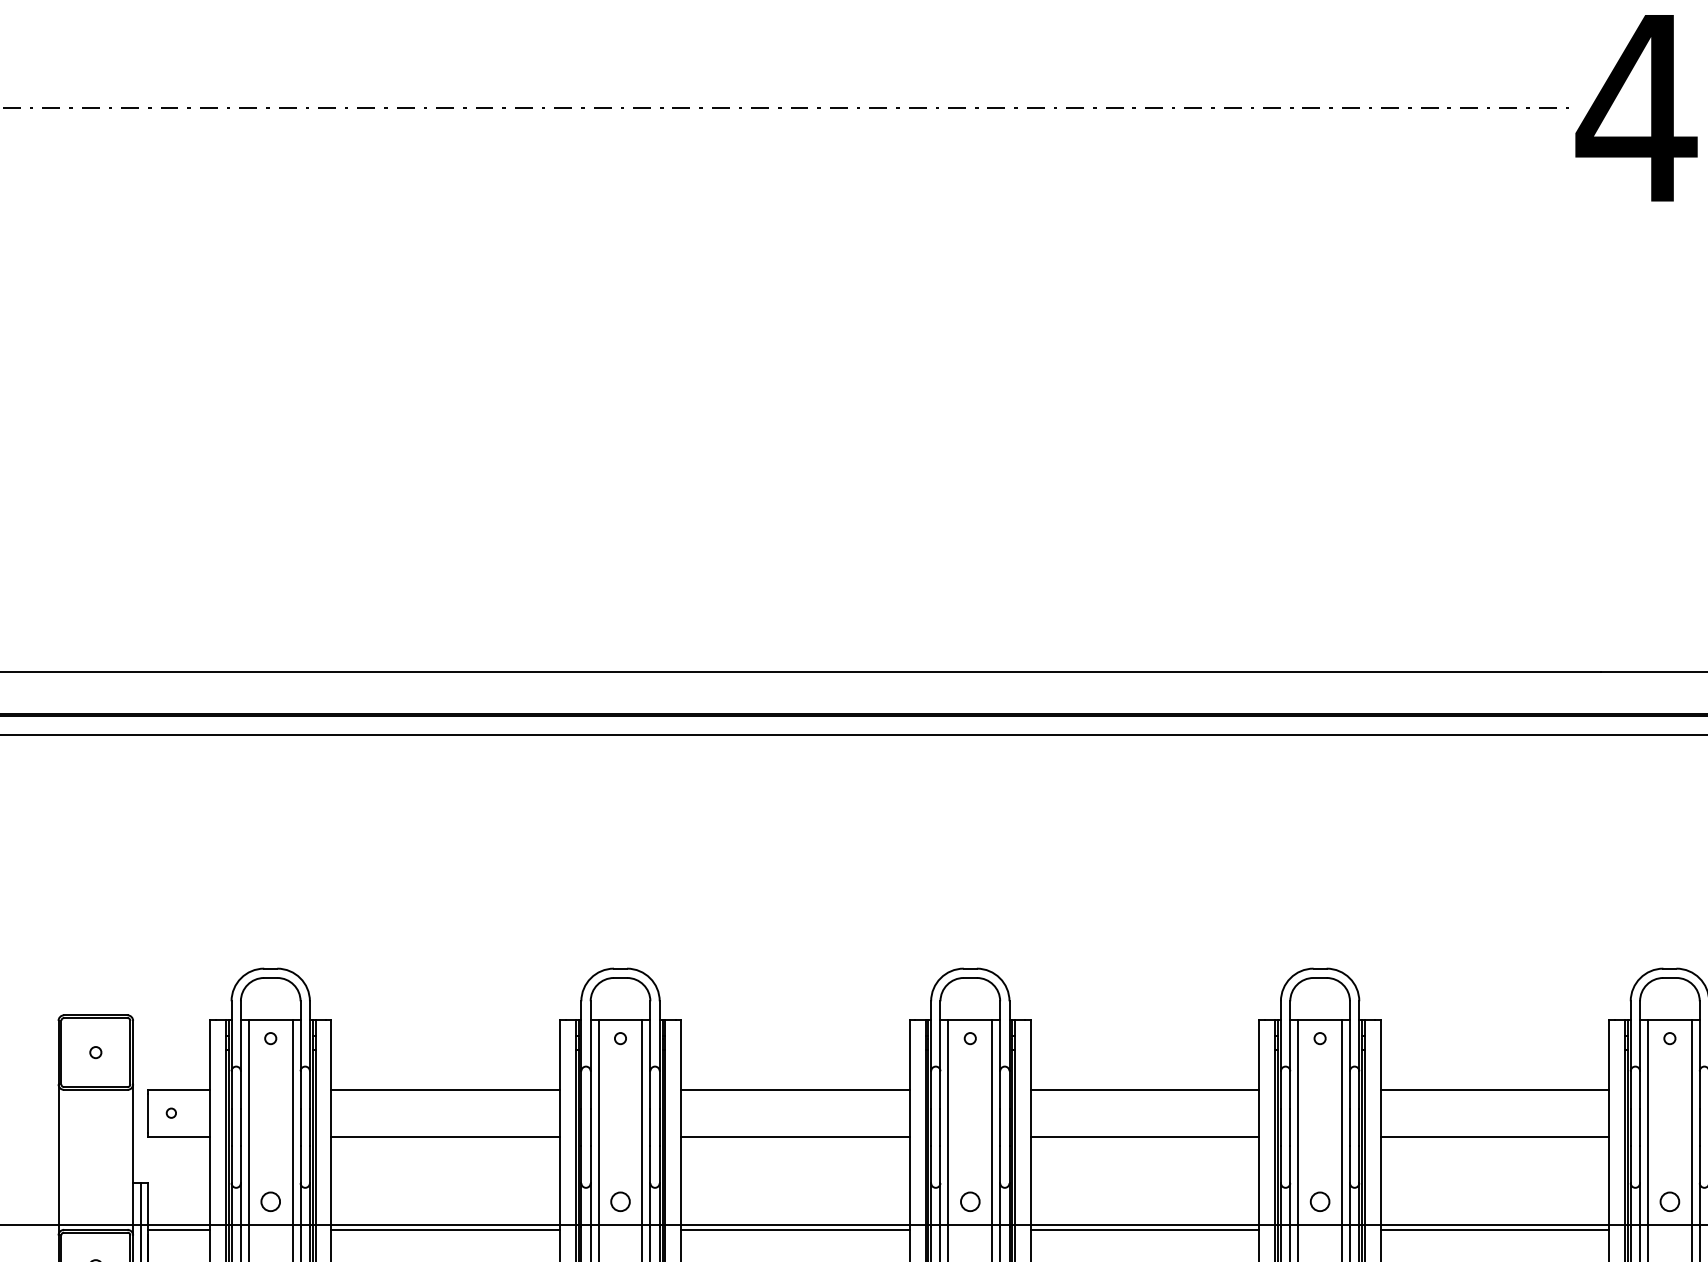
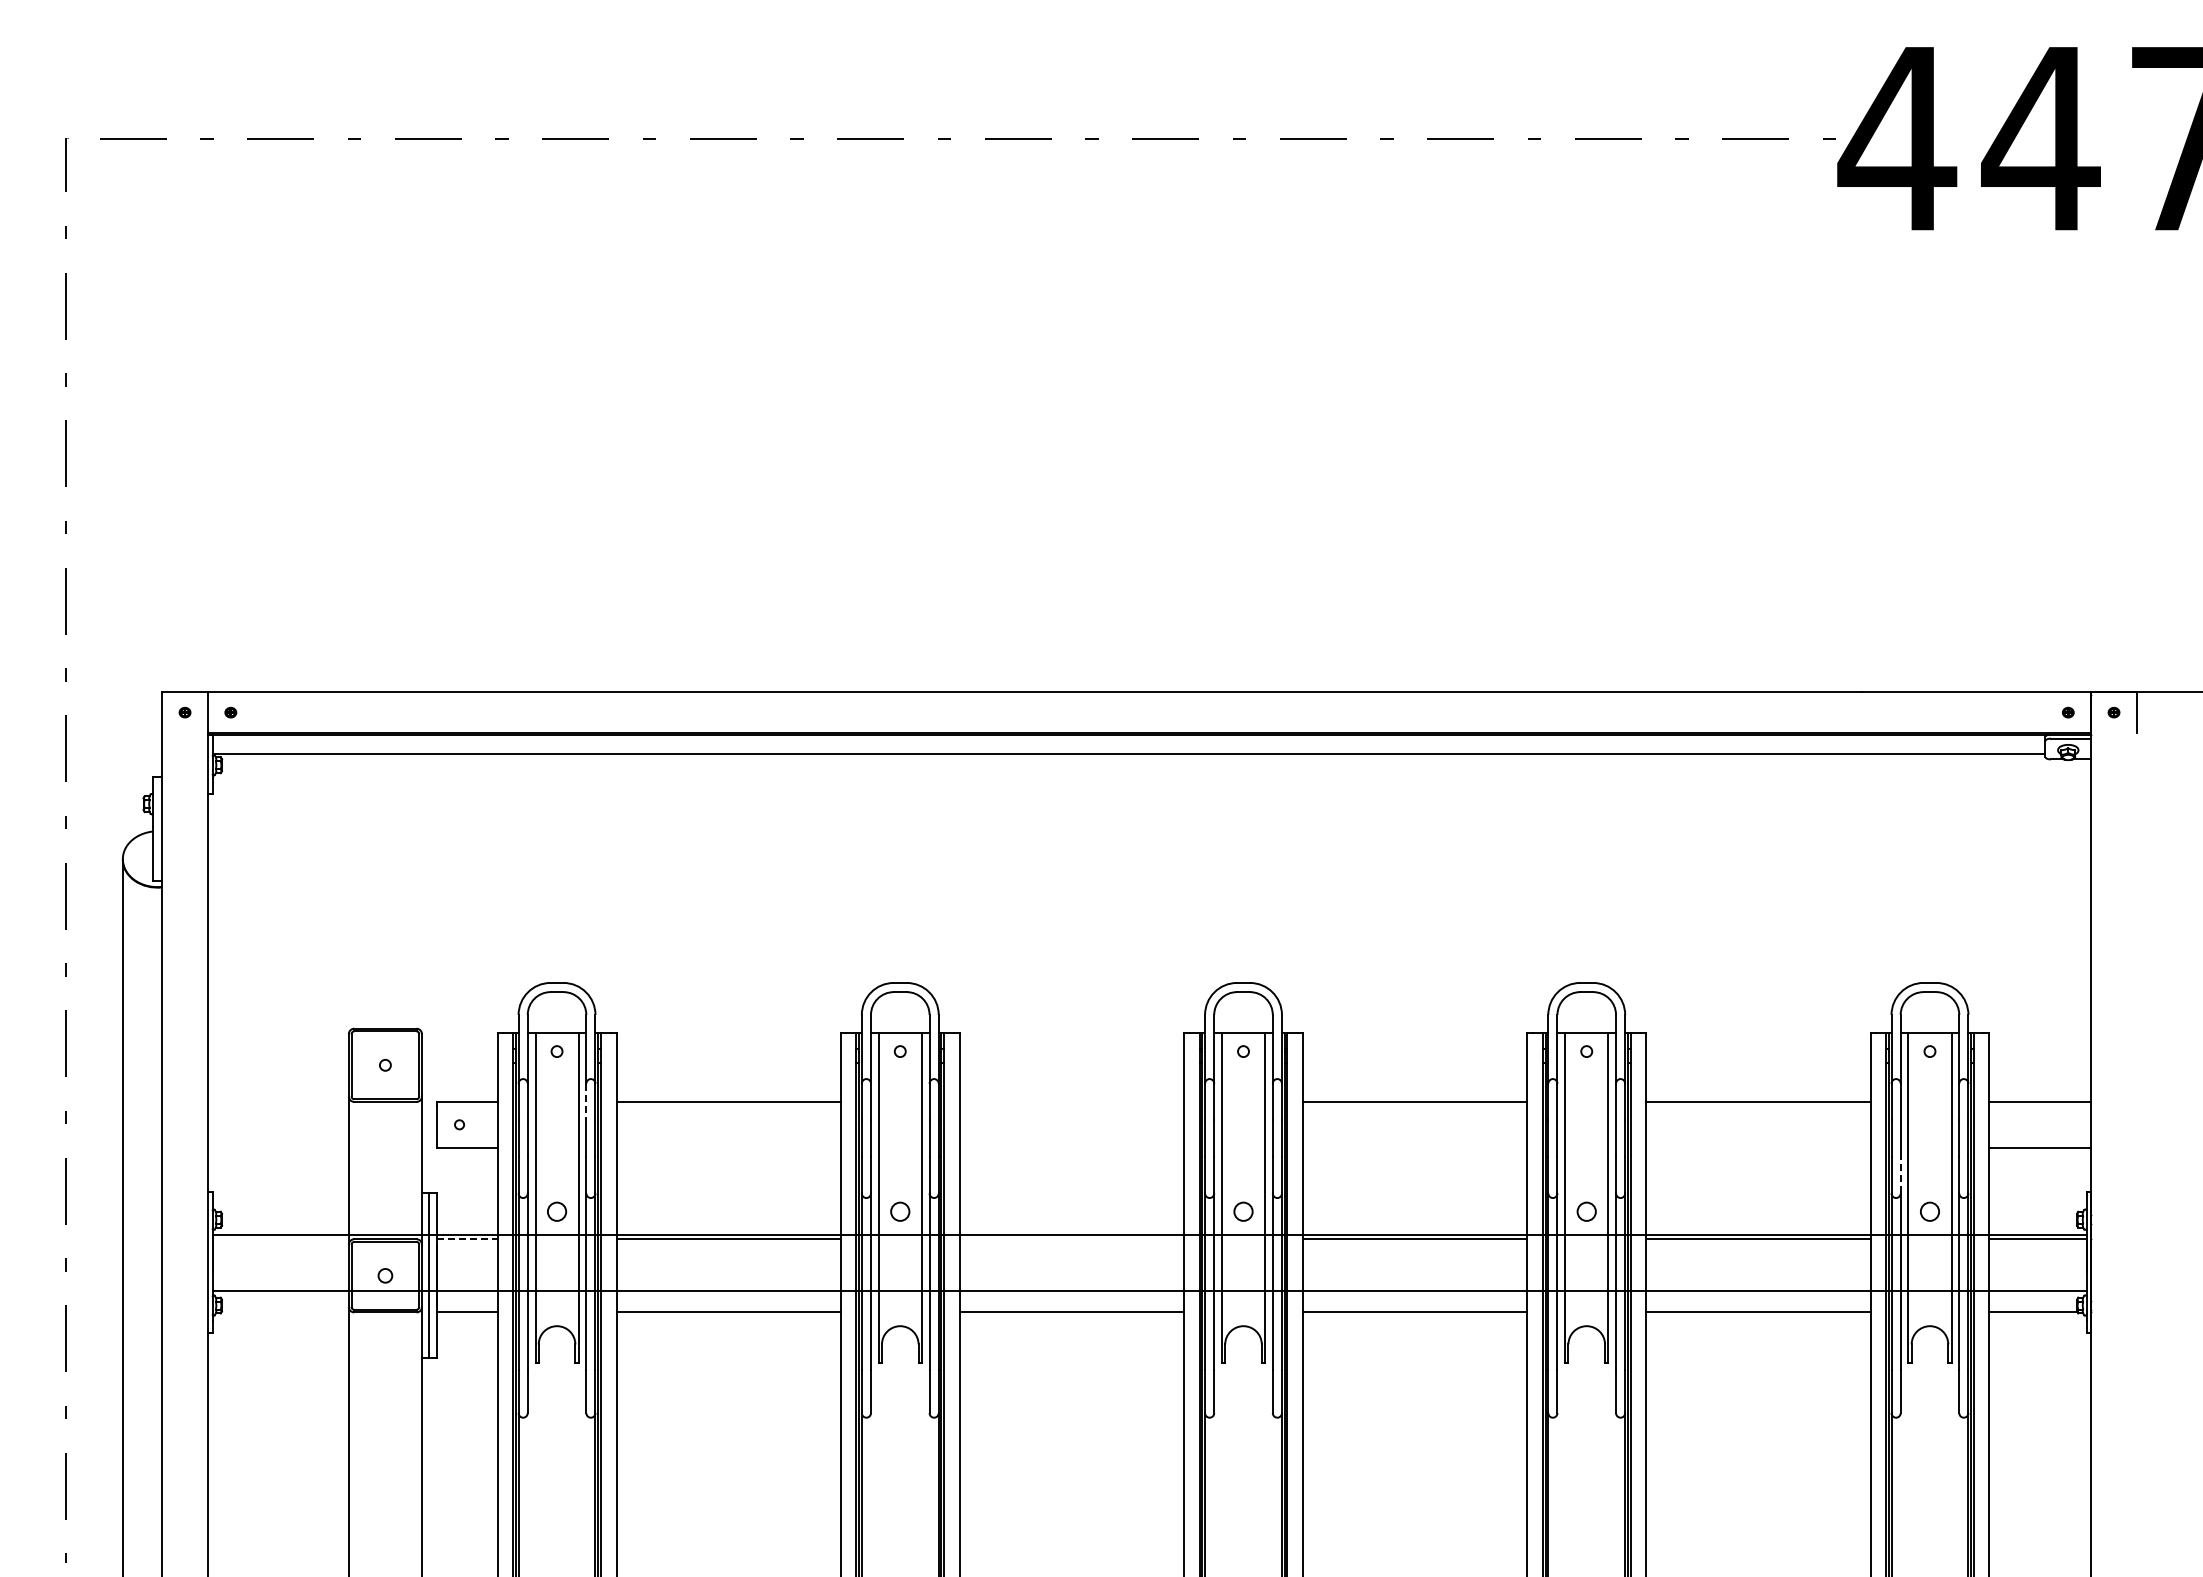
line: (795, 1089) -> (1071, 1101), removed
line: (300, 1090) -> (586, 1102), solid -> dashed
line: (445, 1136) -> (728, 1147), removed
line: (795, 1136) -> (1071, 1147), removed
line: (1145, 1136) -> (1415, 1147), removed
line: (1495, 1136) -> (1758, 1147), removed
line: (1639, 1163) -> (1900, 1174), solid -> dashed
line: (179, 1230) -> (467, 1239), solid -> dashed
line: (795, 1230) -> (1071, 1239), removed

